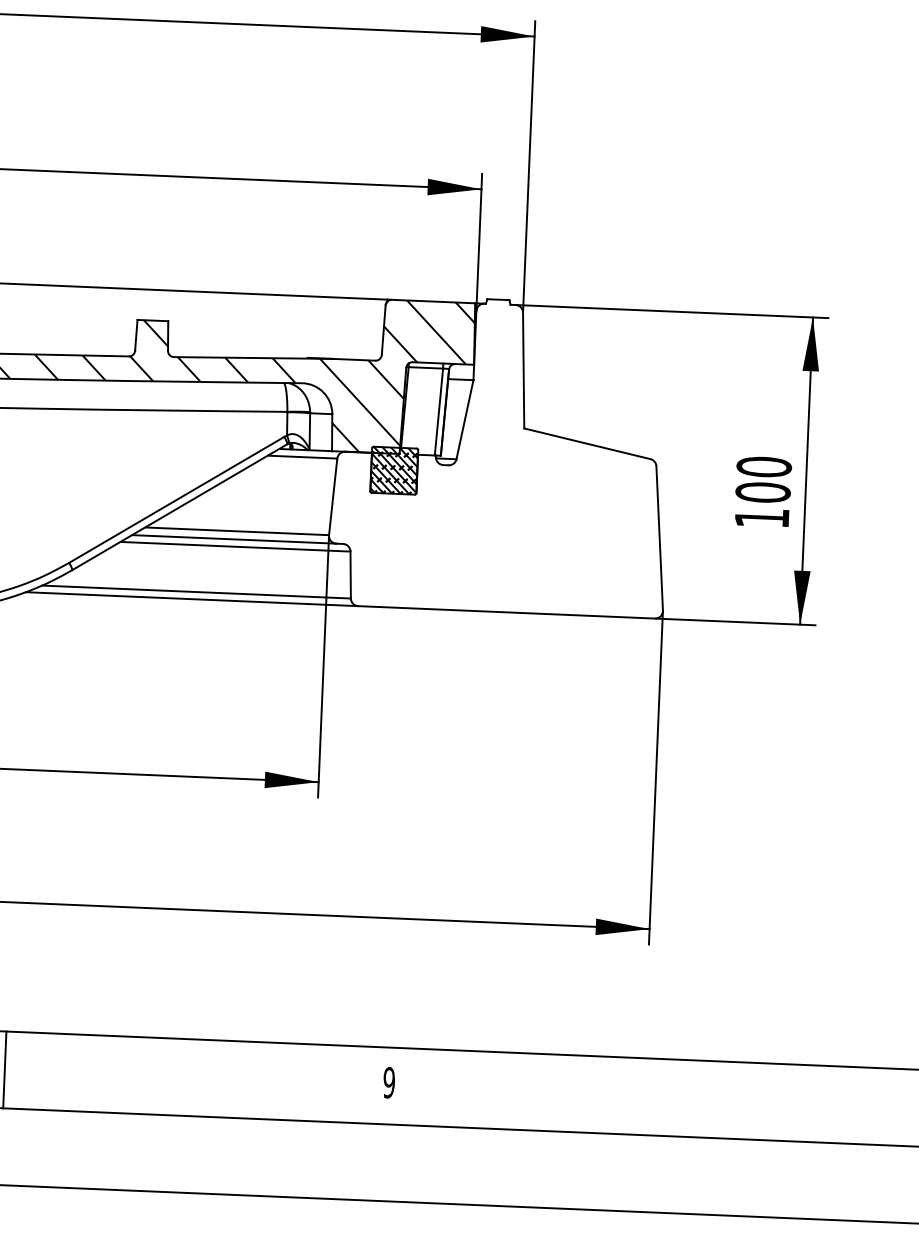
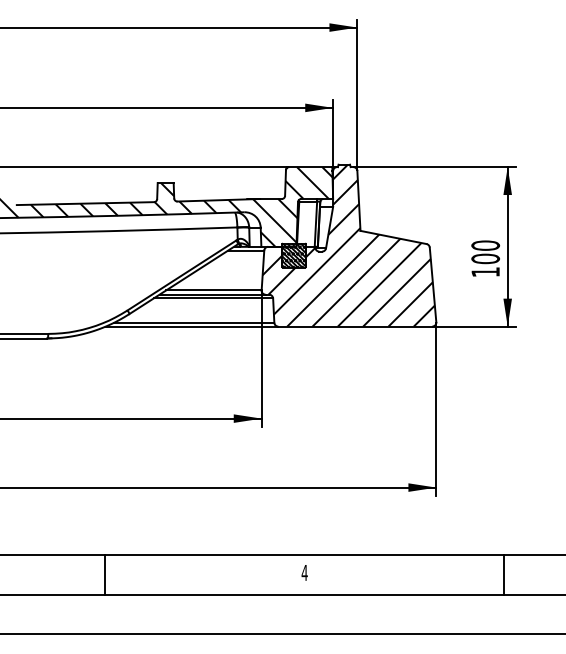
hatch: (499, 455) -> (348, 245), added
text: (388, 1082) -> (304, 572), 9 -> 4
line: (771, 1101) -> (503, 574), added

